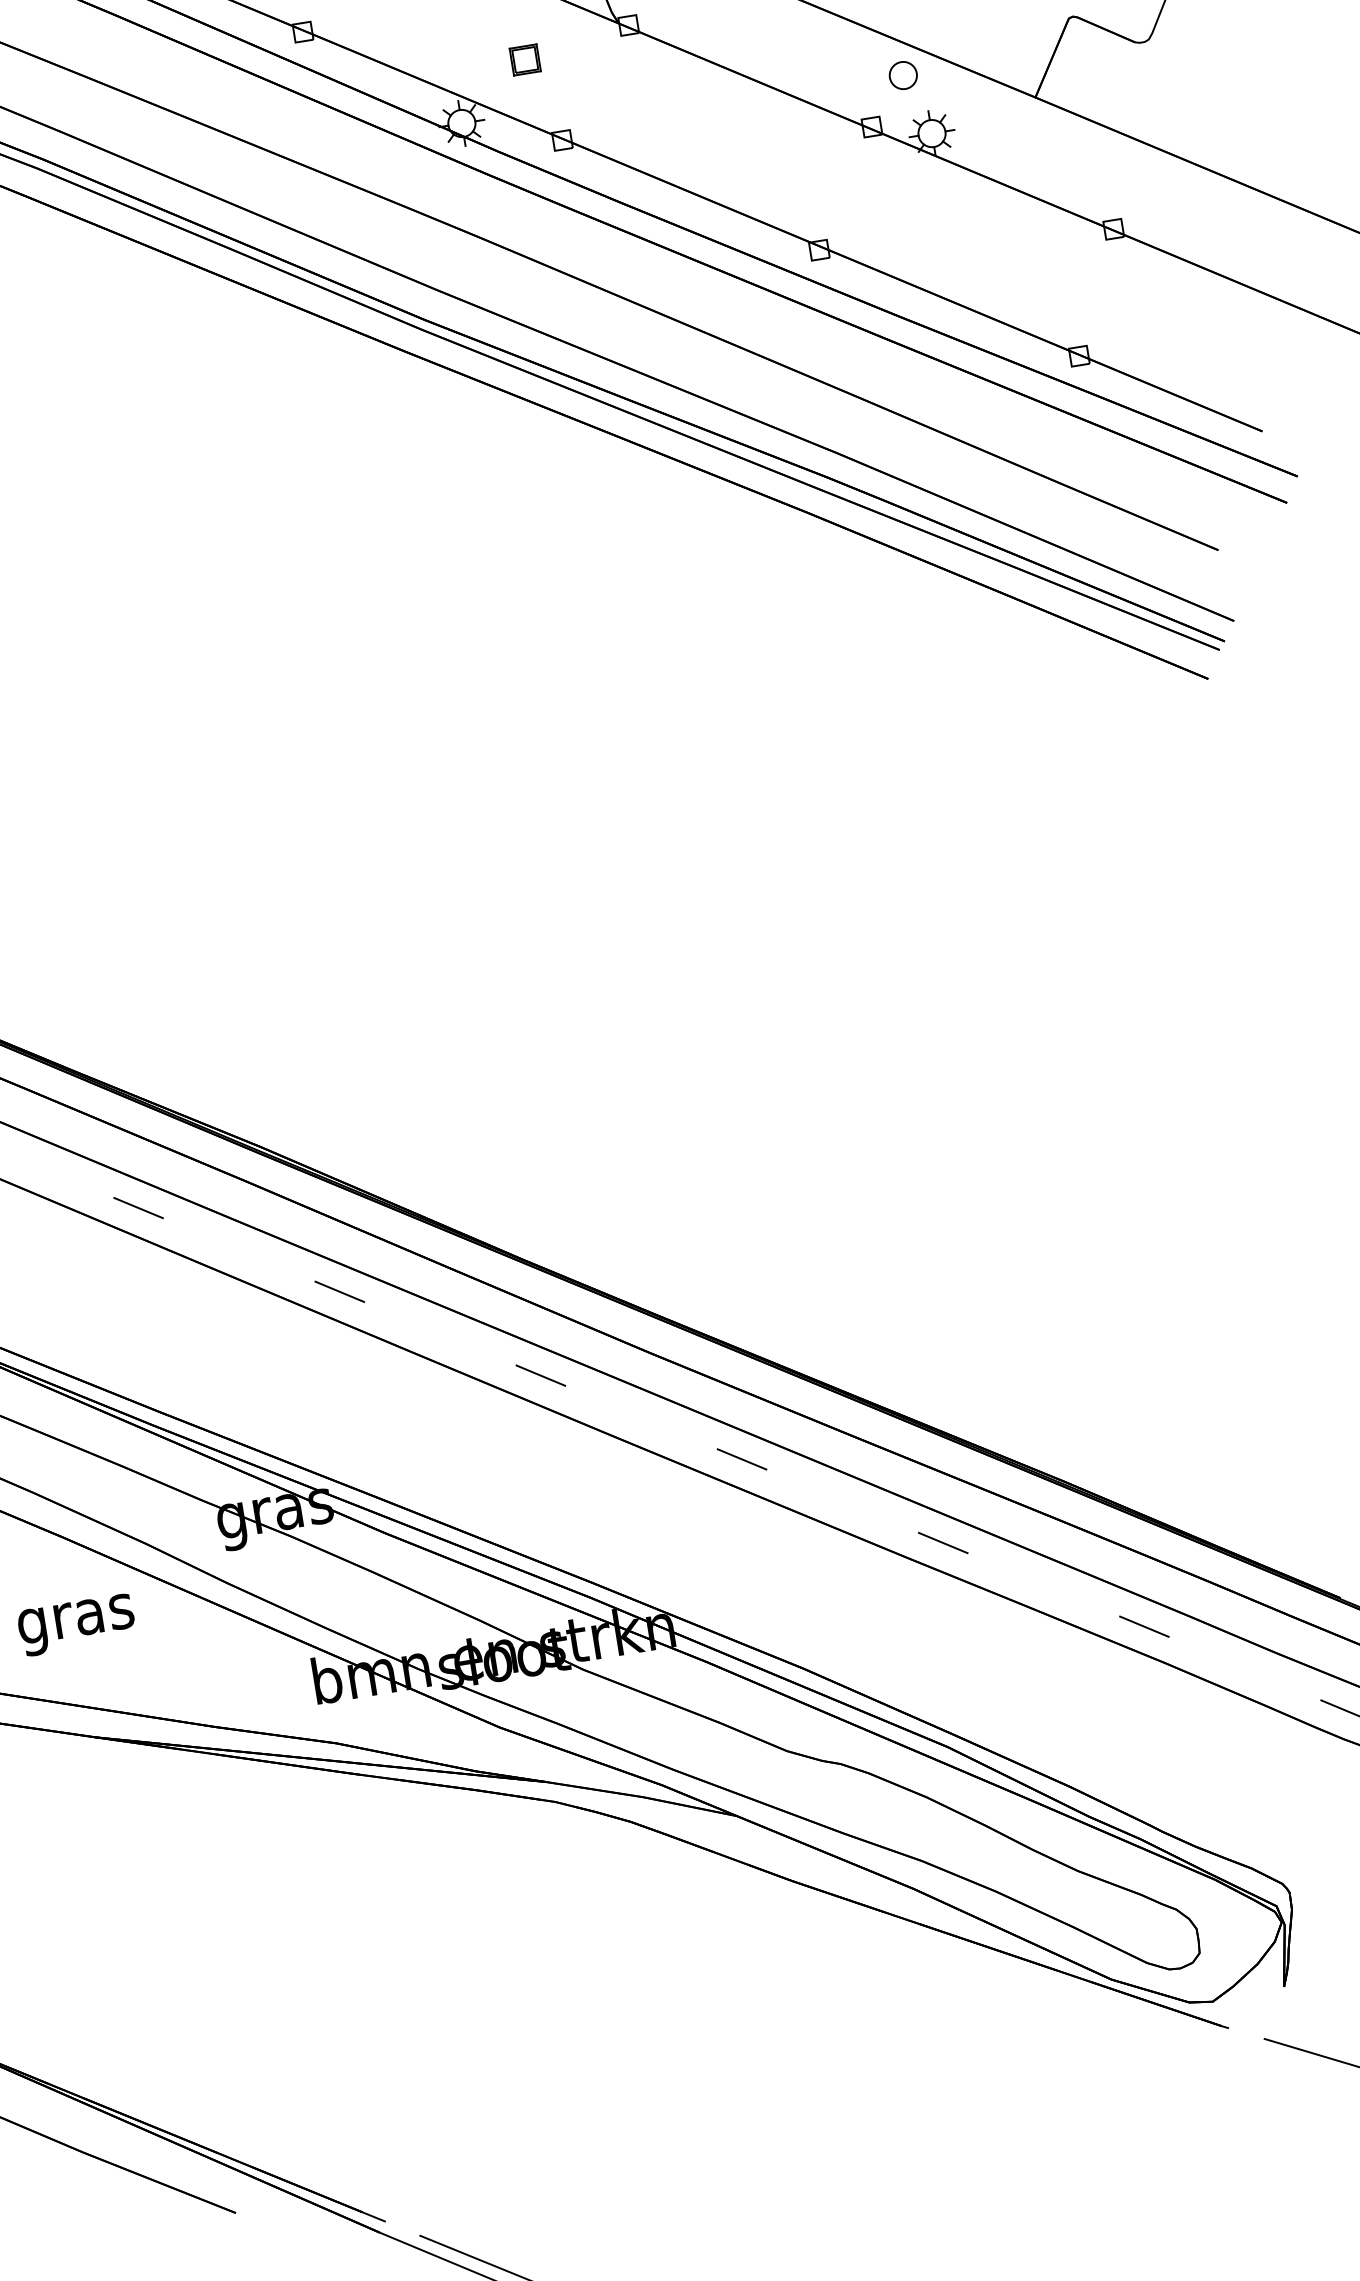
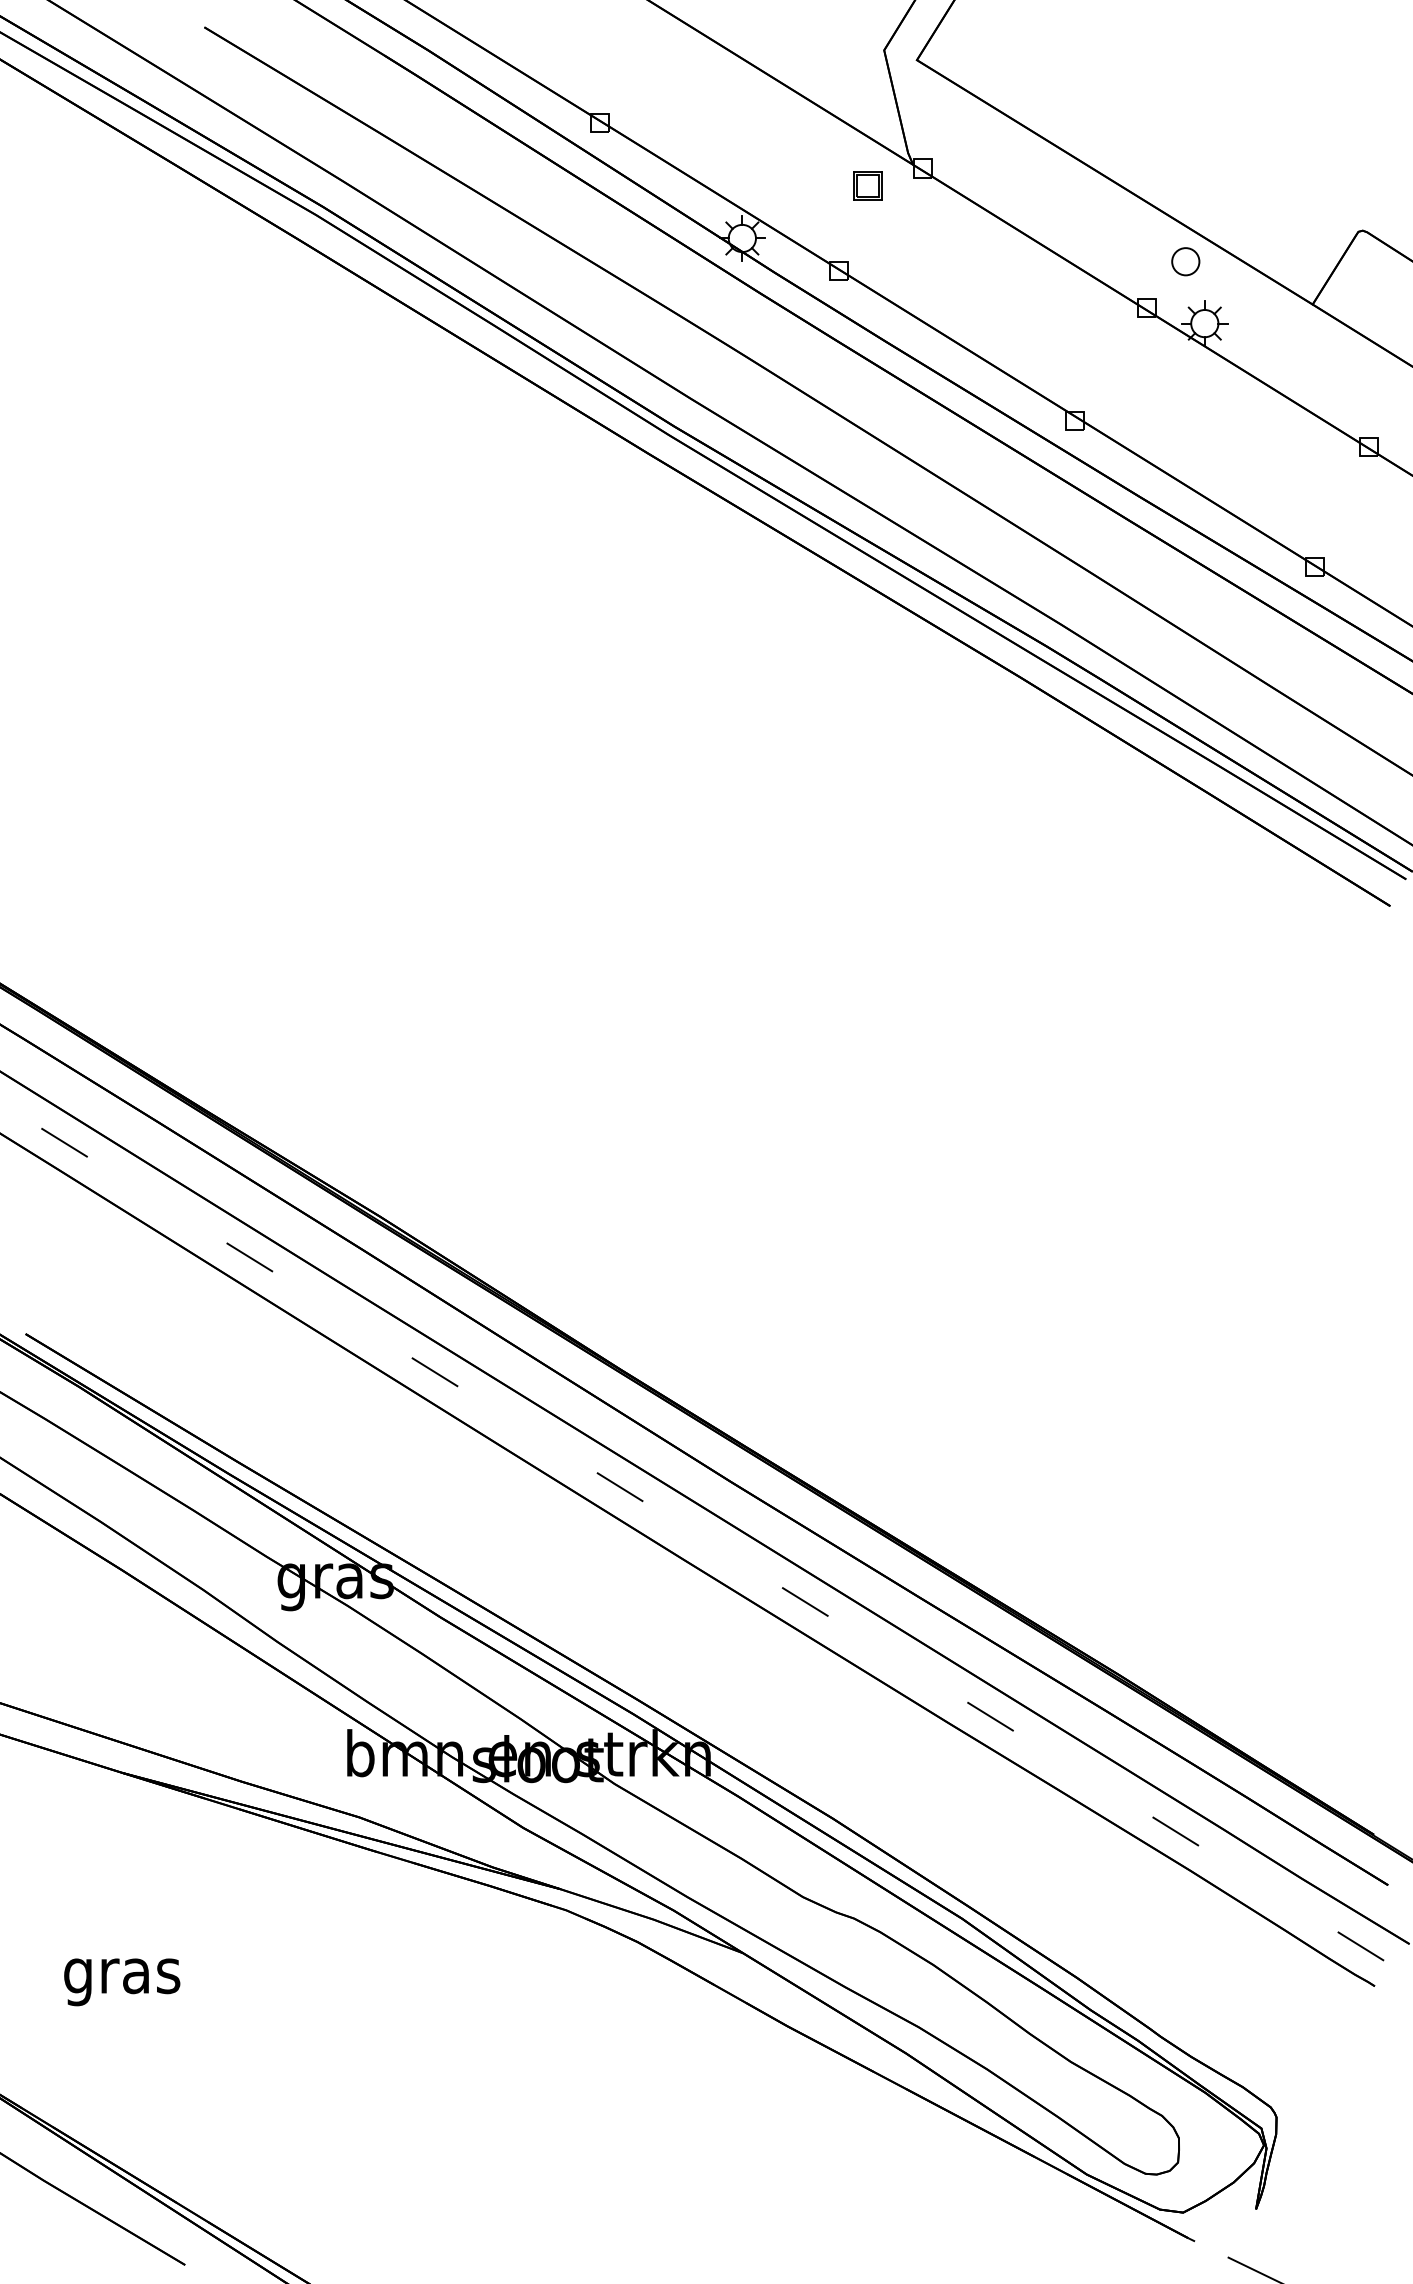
part: (524, 59) -> (867, 185), moved
text: (77, 1625) -> (122, 1982), moved

